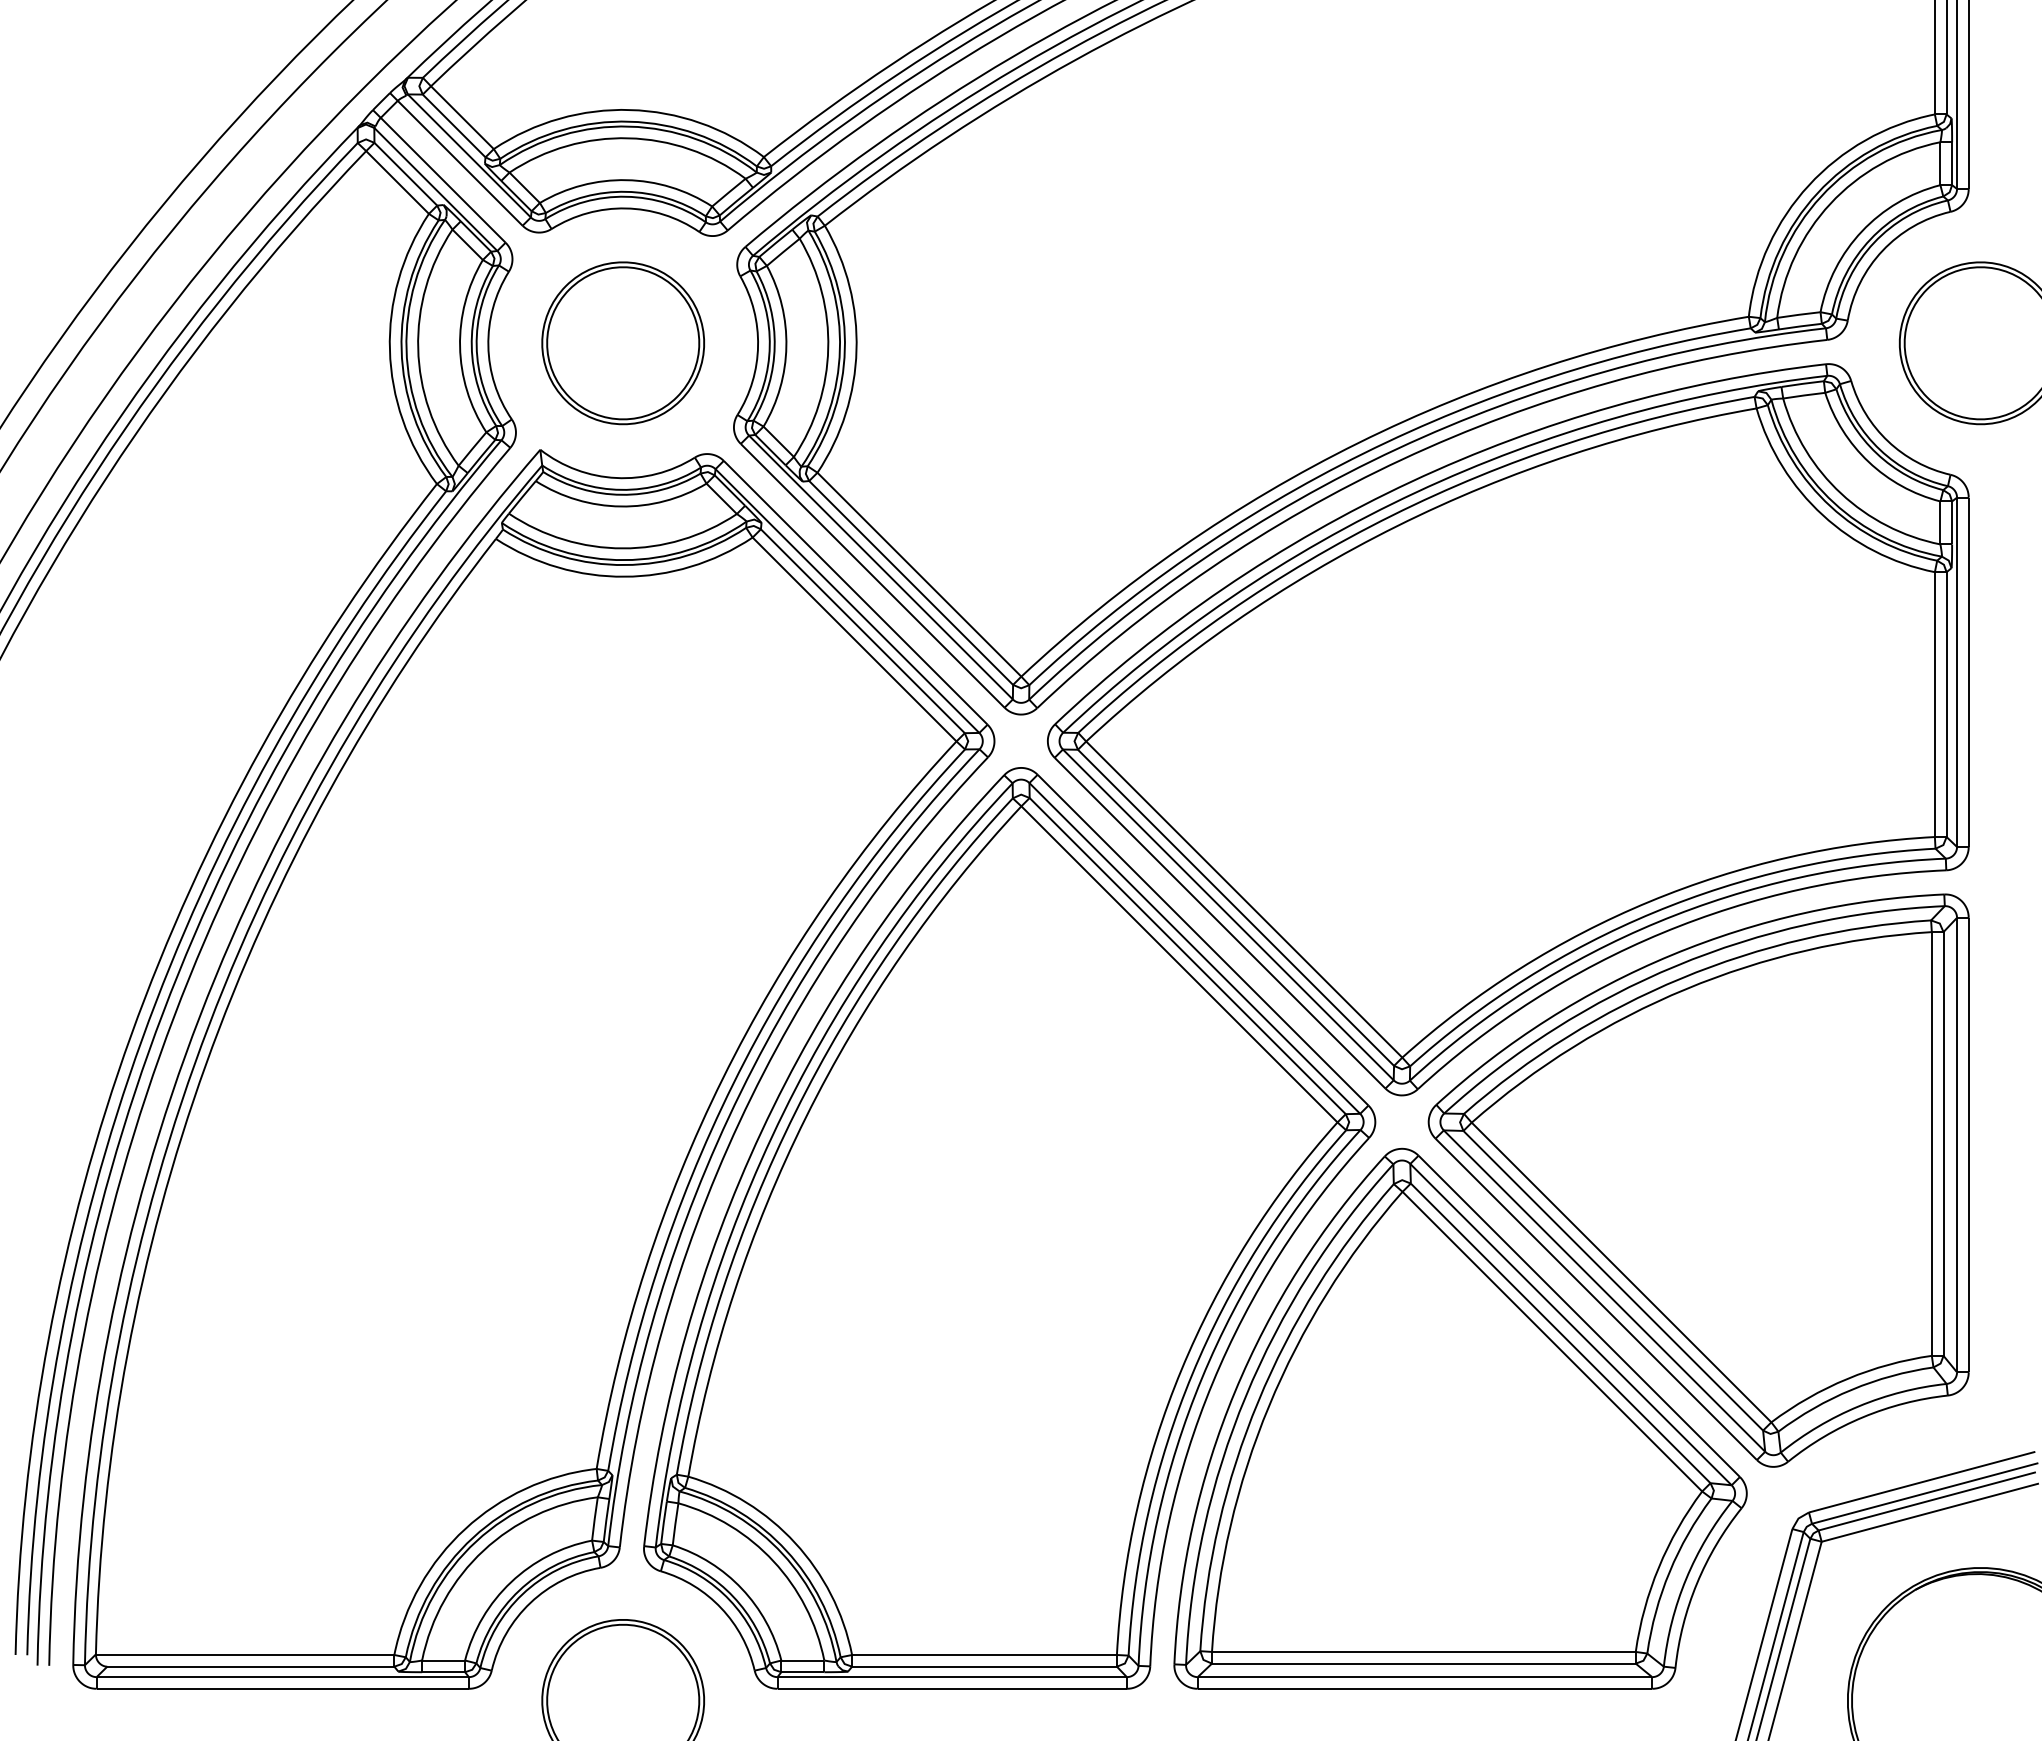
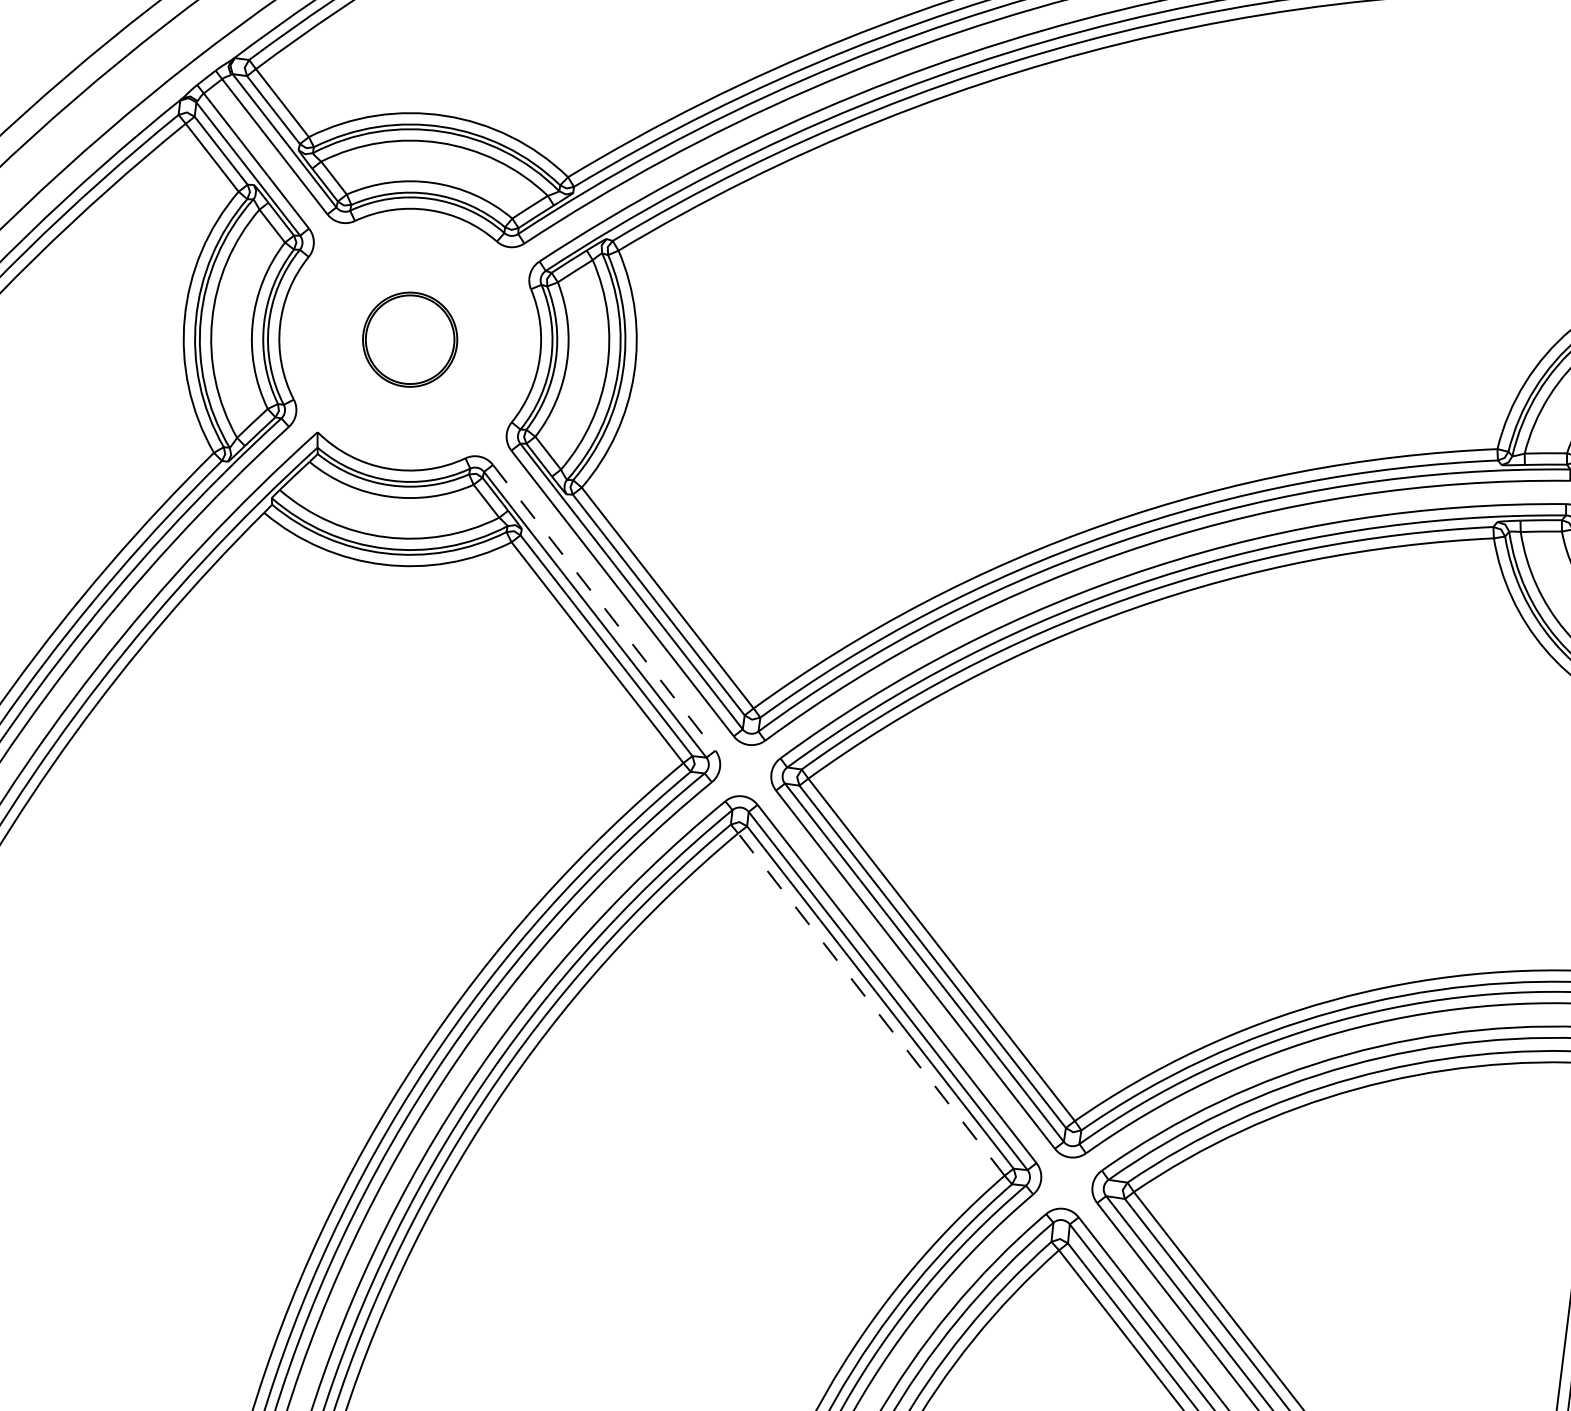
part: (622, 343) -> (409, 339), size x0.6
line: (855, 592) -> (604, 607), solid -> dashed
line: (1179, 964) -> (871, 1004), solid -> dashed

